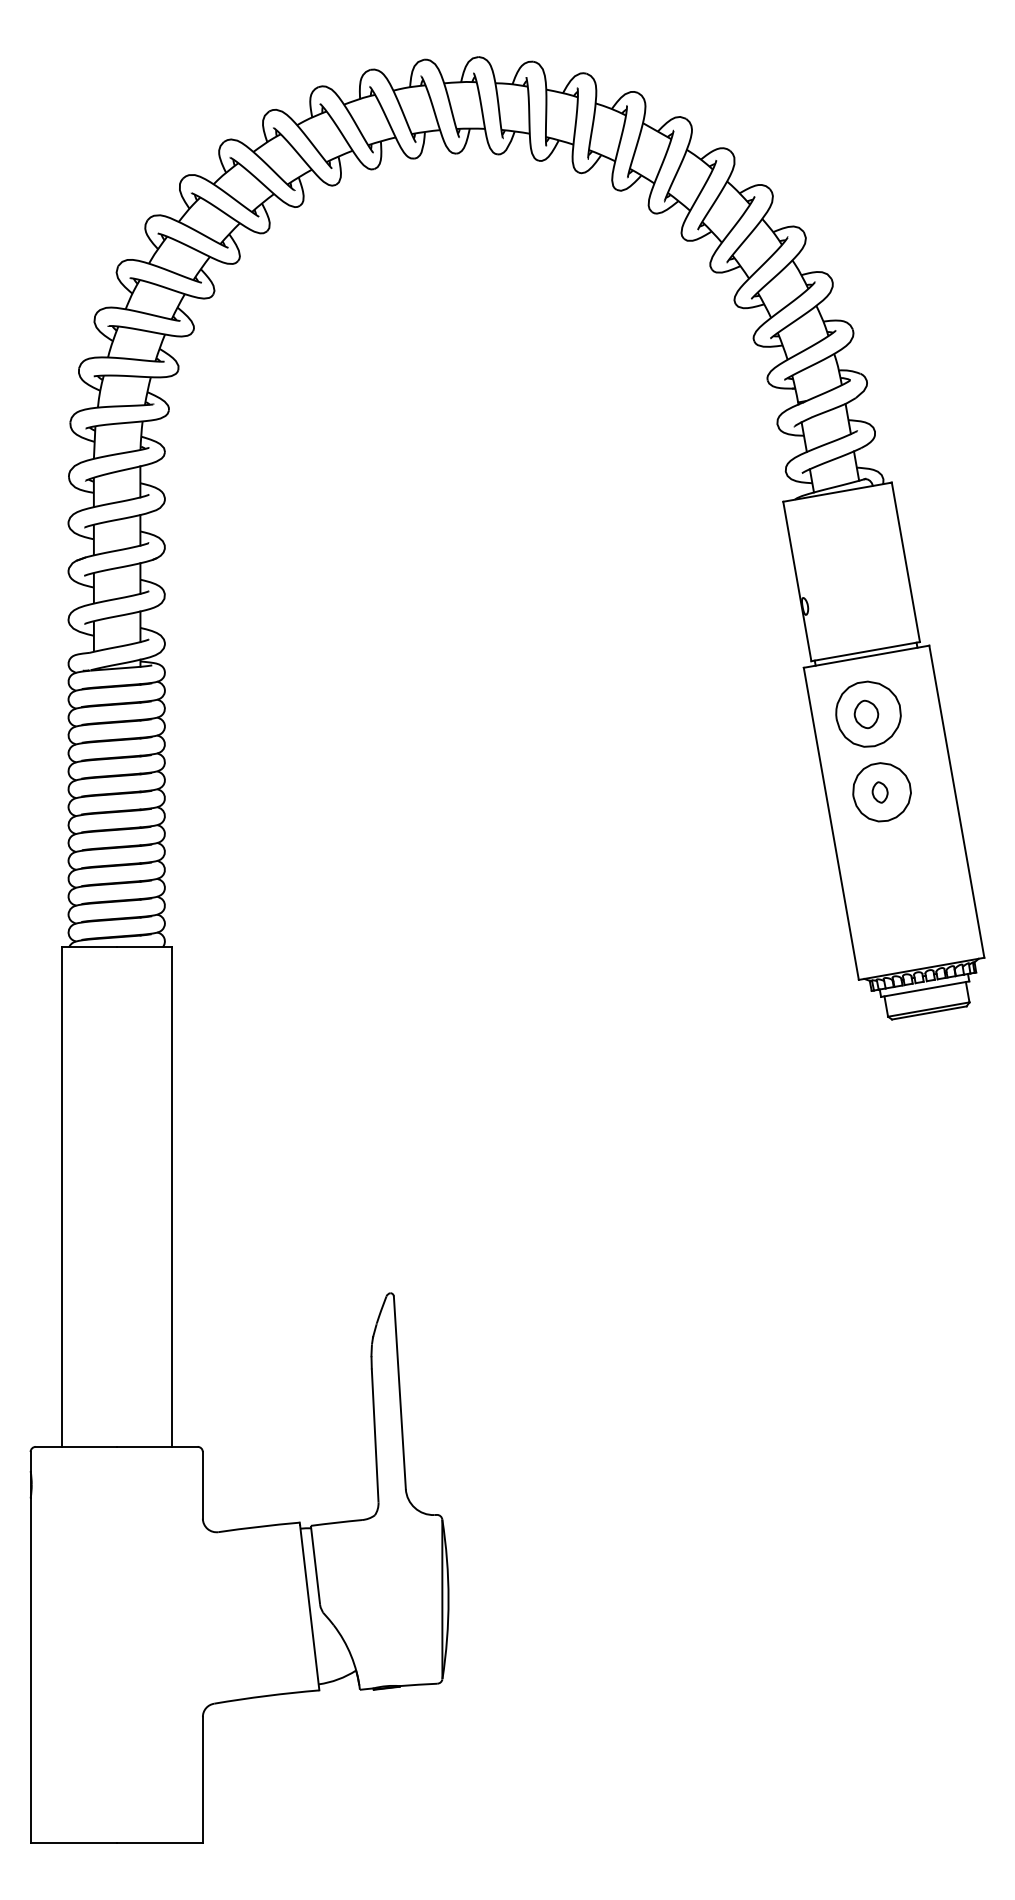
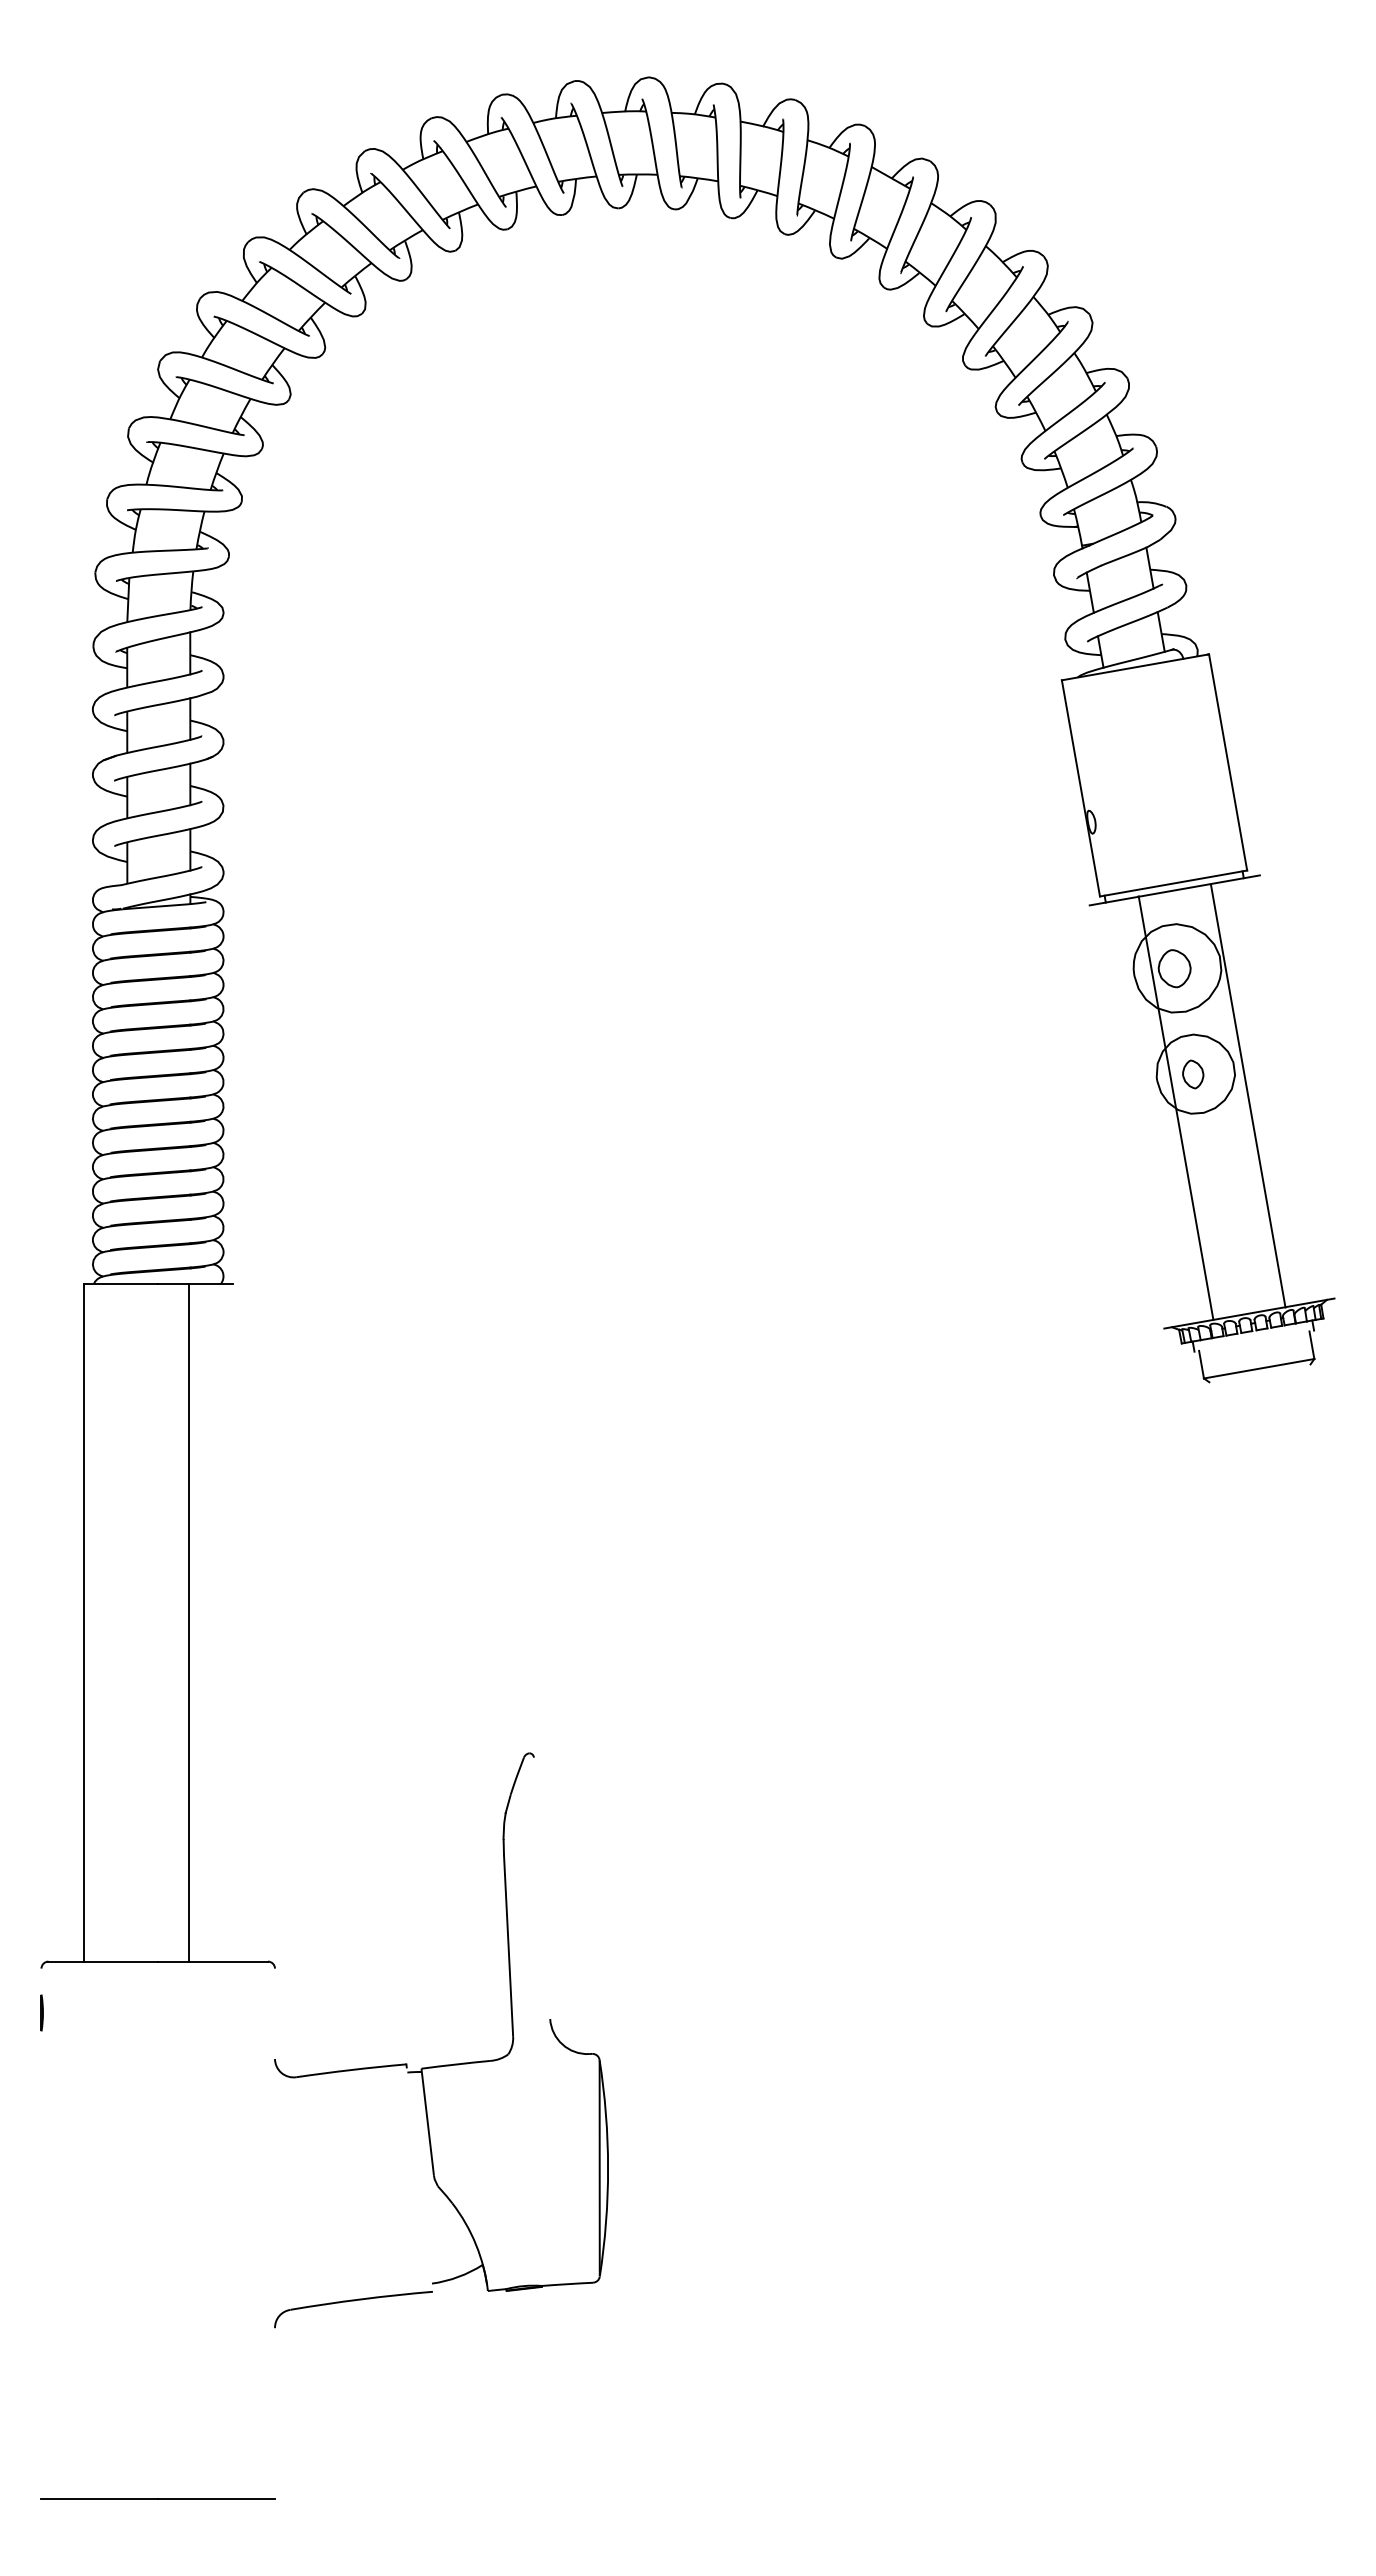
line: (956, 801) -> (1247, 1095), moved
line: (830, 823) -> (1175, 1107), moved
line: (925, 988) -> (1254, 1340), removed
line: (929, 1013) -> (1259, 1373), removed
line: (171, 1196) -> (188, 1622), moved
line: (399, 1392) -> (541, 1888), removed
line: (30, 1461) -> (41, 1981), removed
line: (203, 1485) -> (275, 2013), removed
line: (309, 1607) -> (419, 2179), removed
line: (30, 1670) -> (41, 2264), removed
line: (203, 1780) -> (275, 2413), removed

